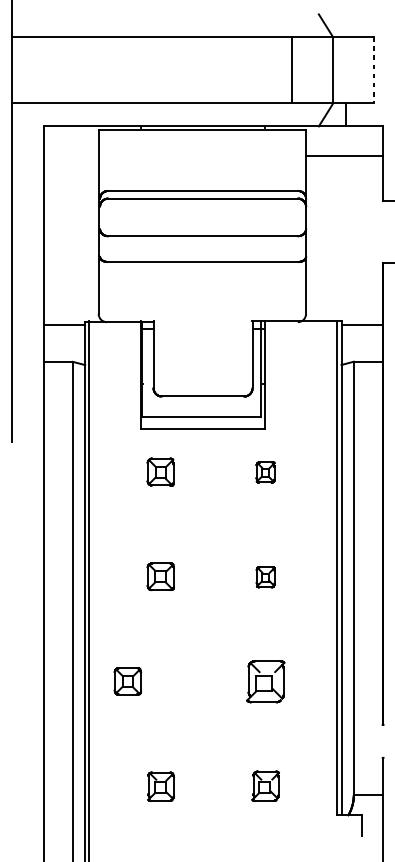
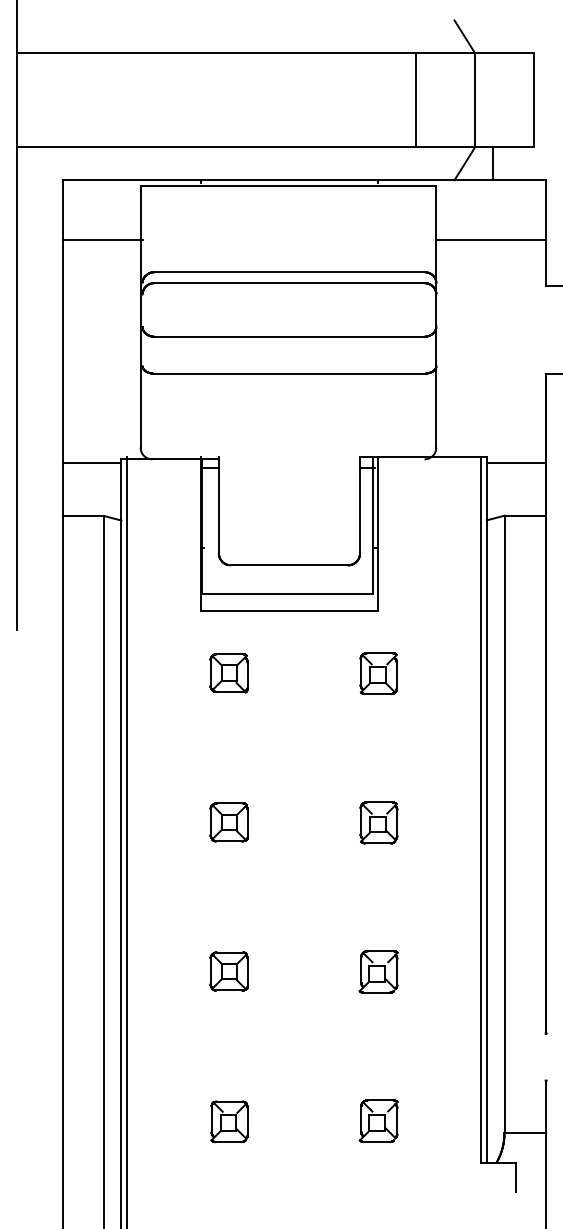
line: (374, 70) -> (533, 100), dashed -> solid
line: (344, 156) -> (490, 239), moved
line: (71, 168) -> (102, 239), added
part: (265, 472) -> (378, 673), size x1.43
part: (265, 576) -> (378, 822), size x1.43
part: (127, 681) -> (228, 971), moved
part: (265, 681) -> (378, 971), size x0.71

